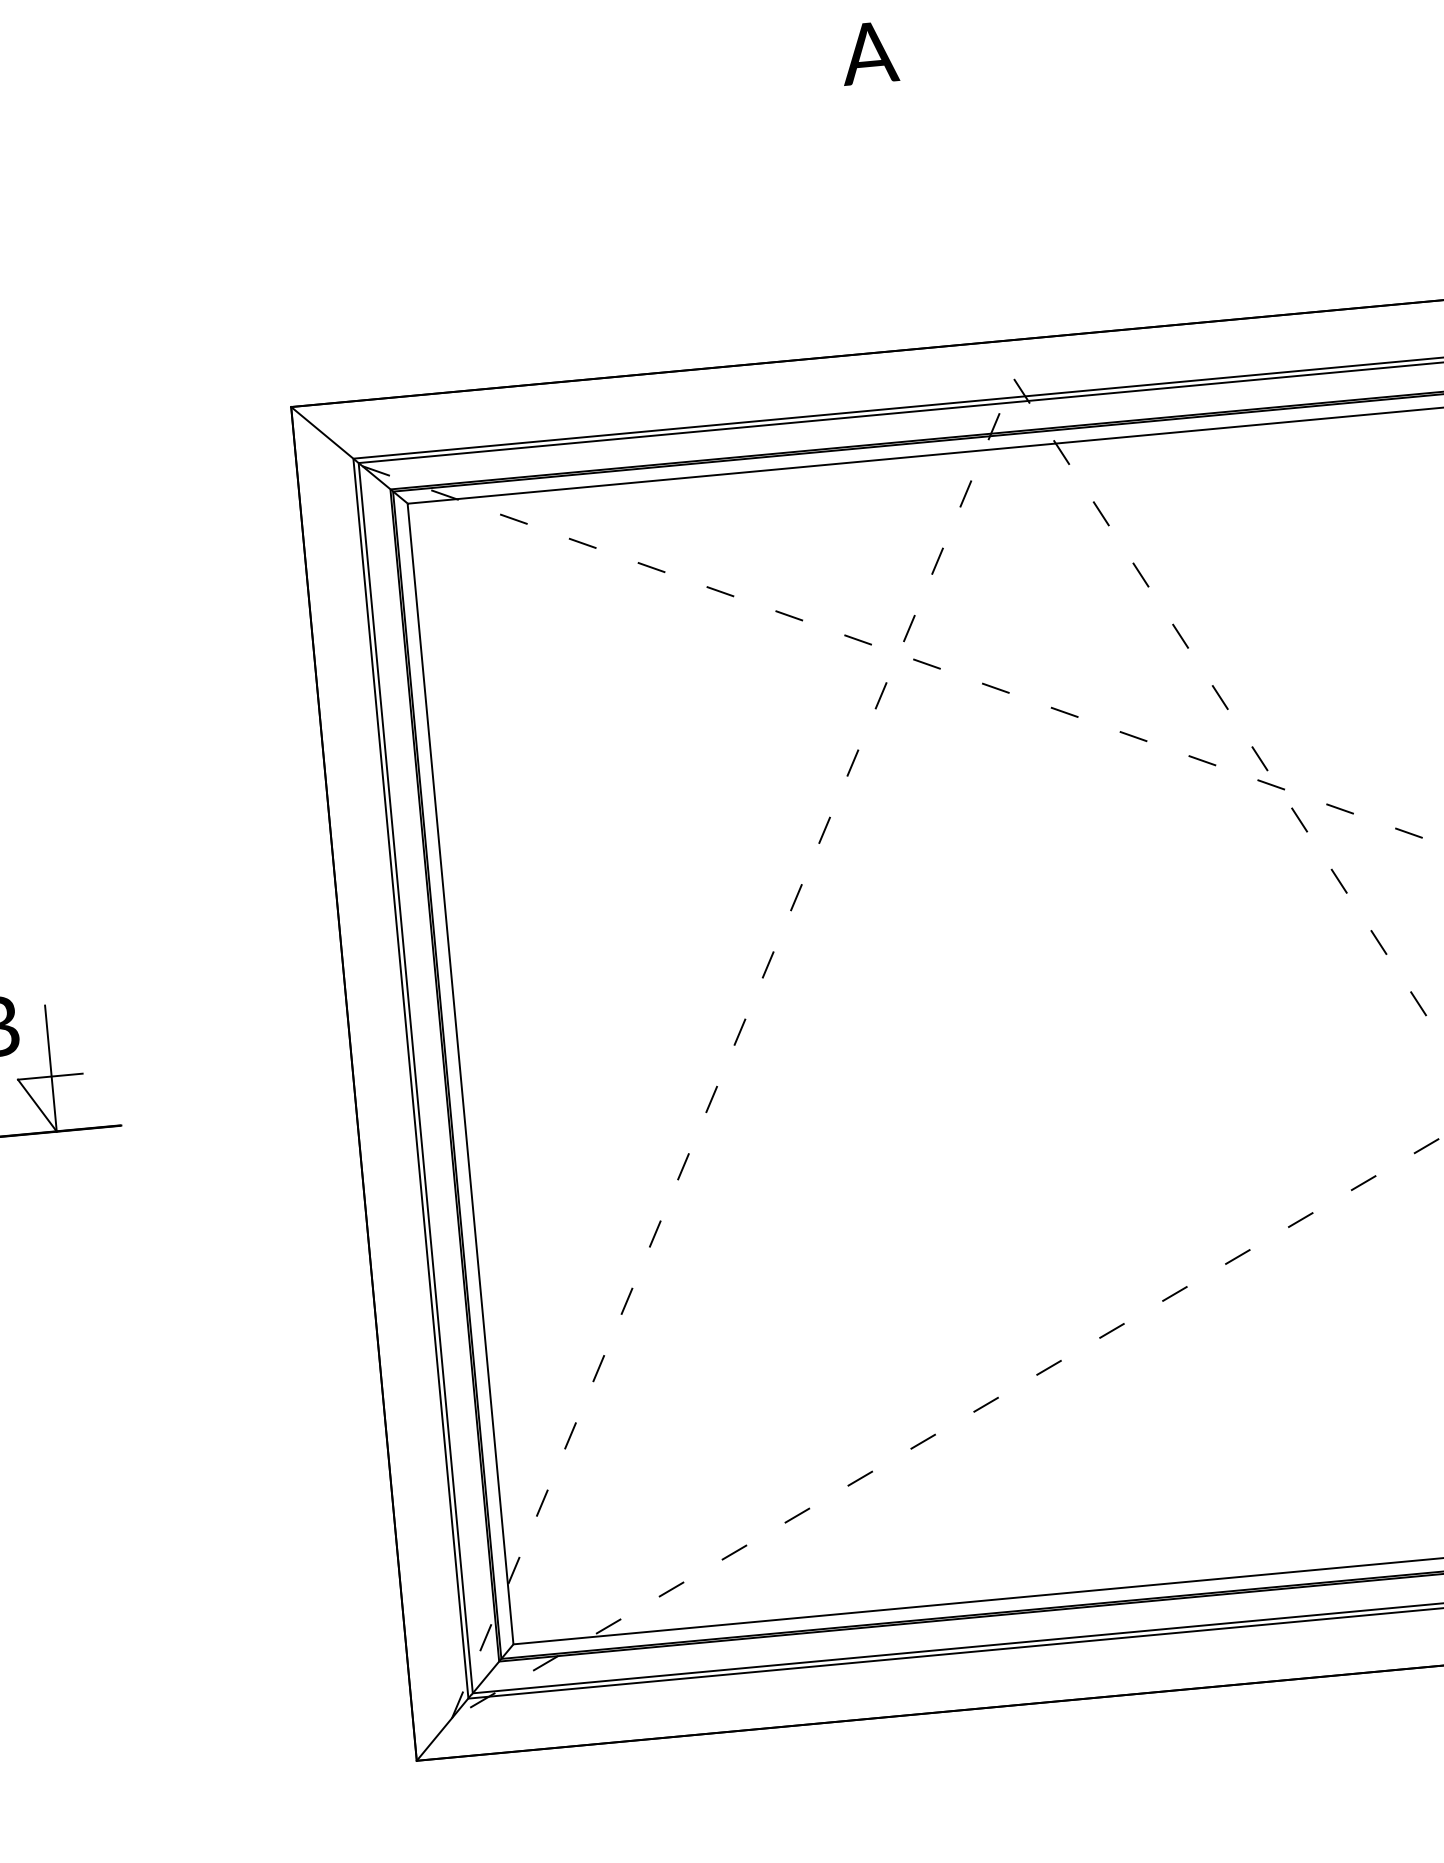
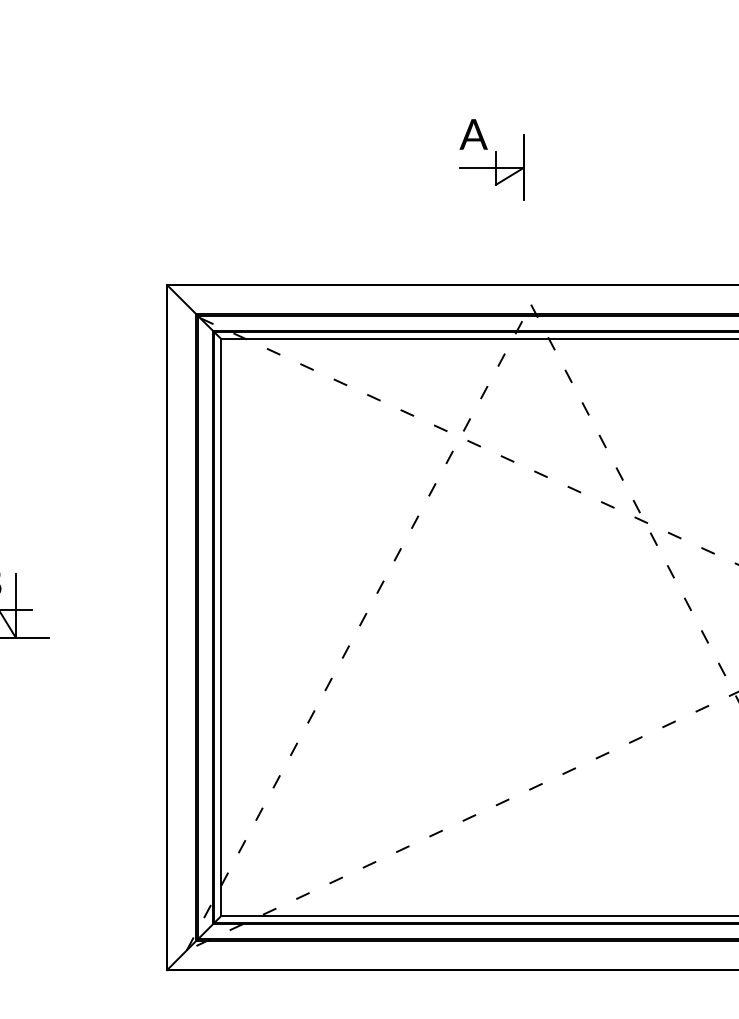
part: (910, 115) -> (491, 167), added

